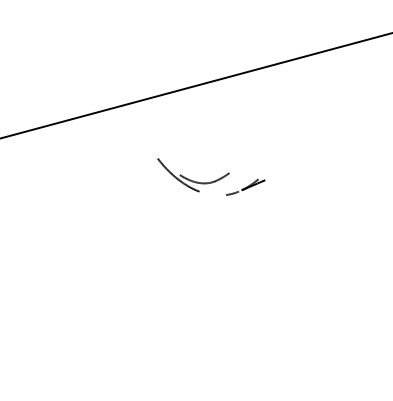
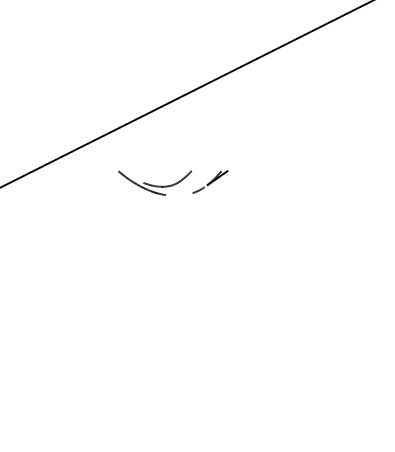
part: (209, 180) -> (173, 182), moved

